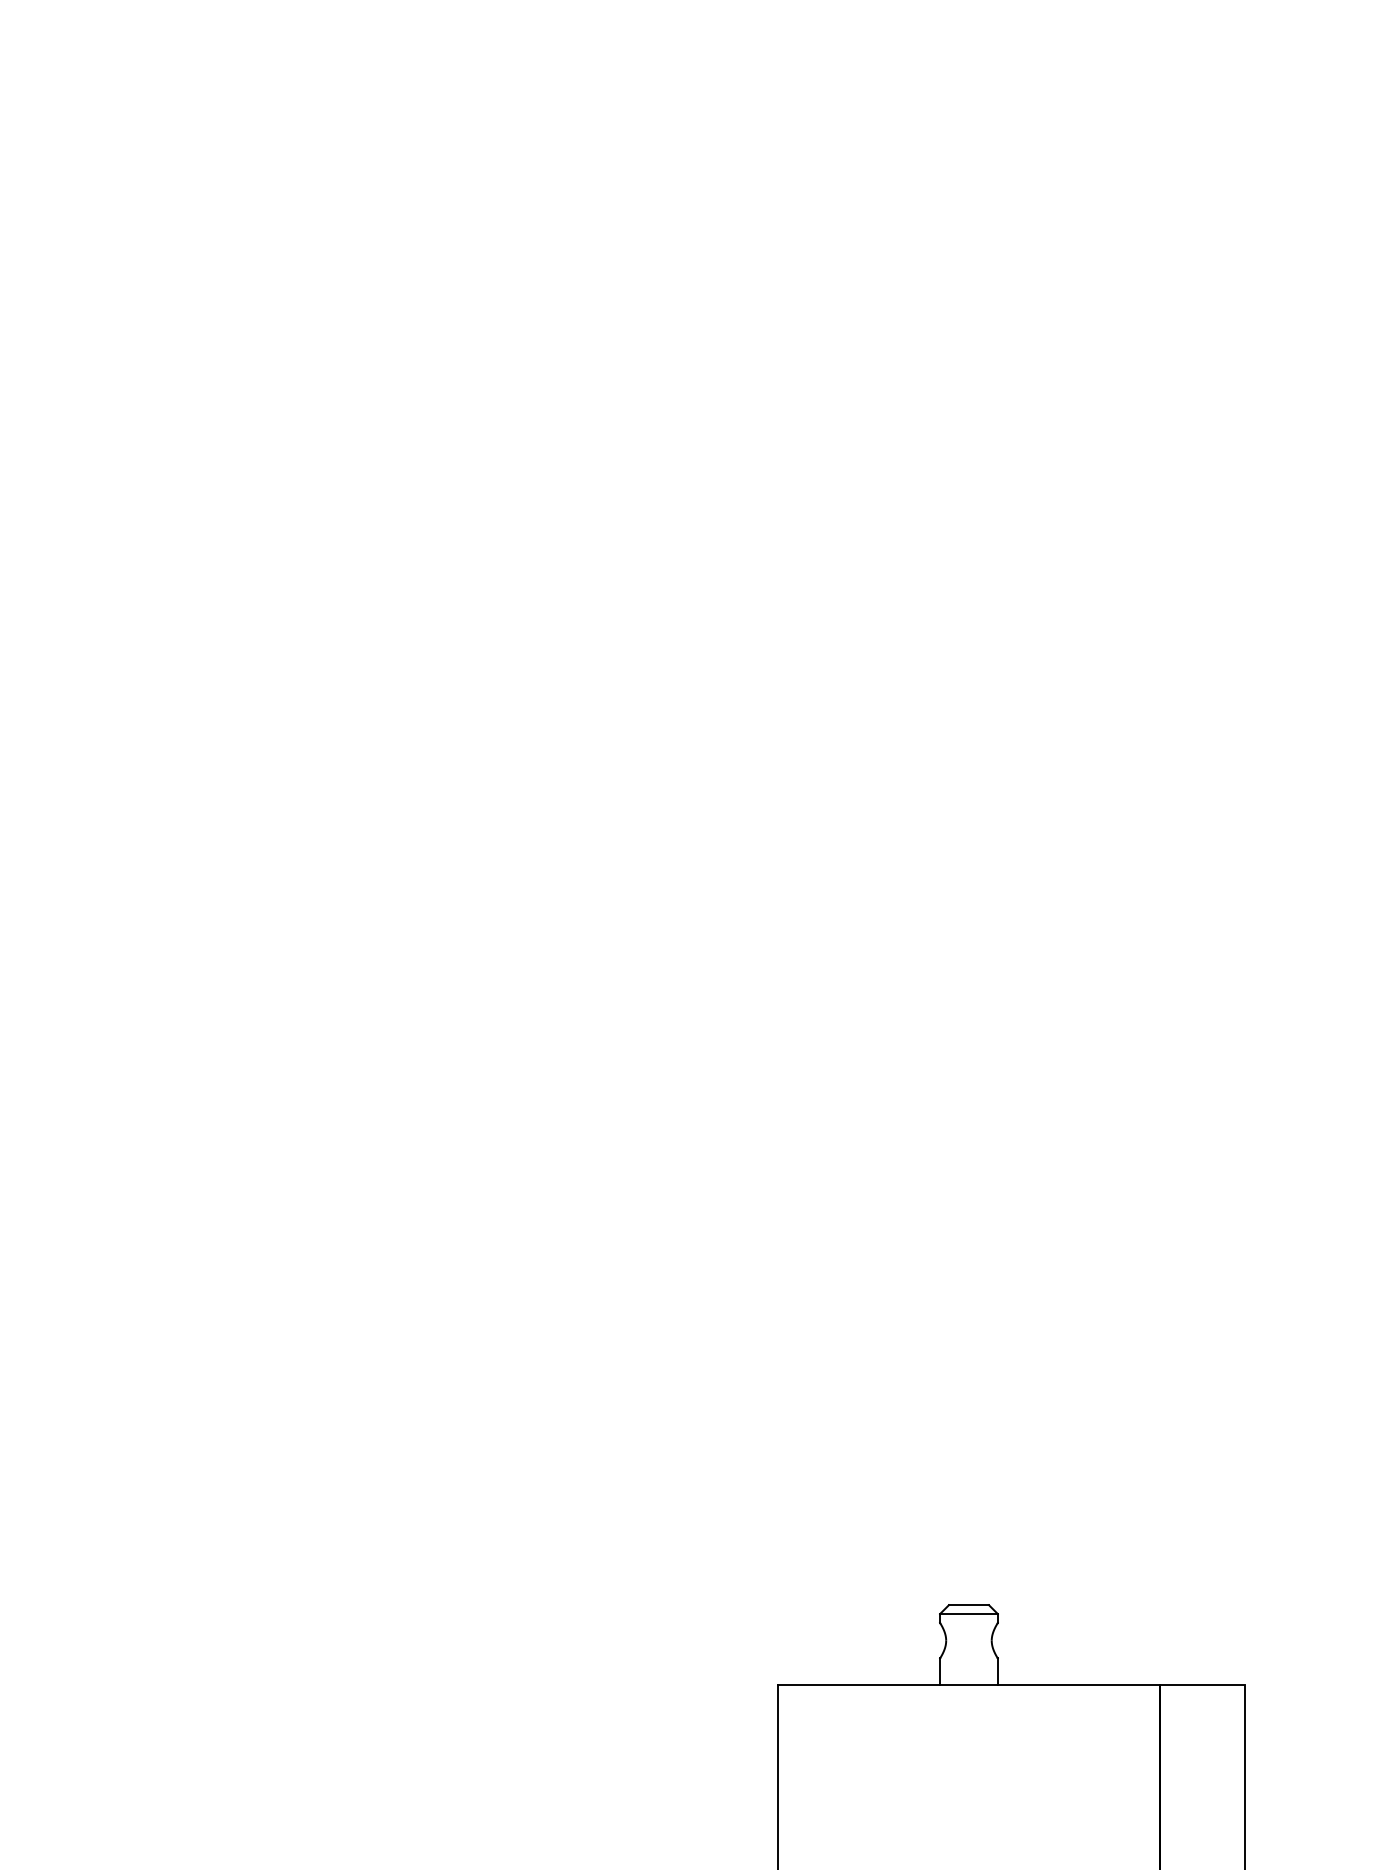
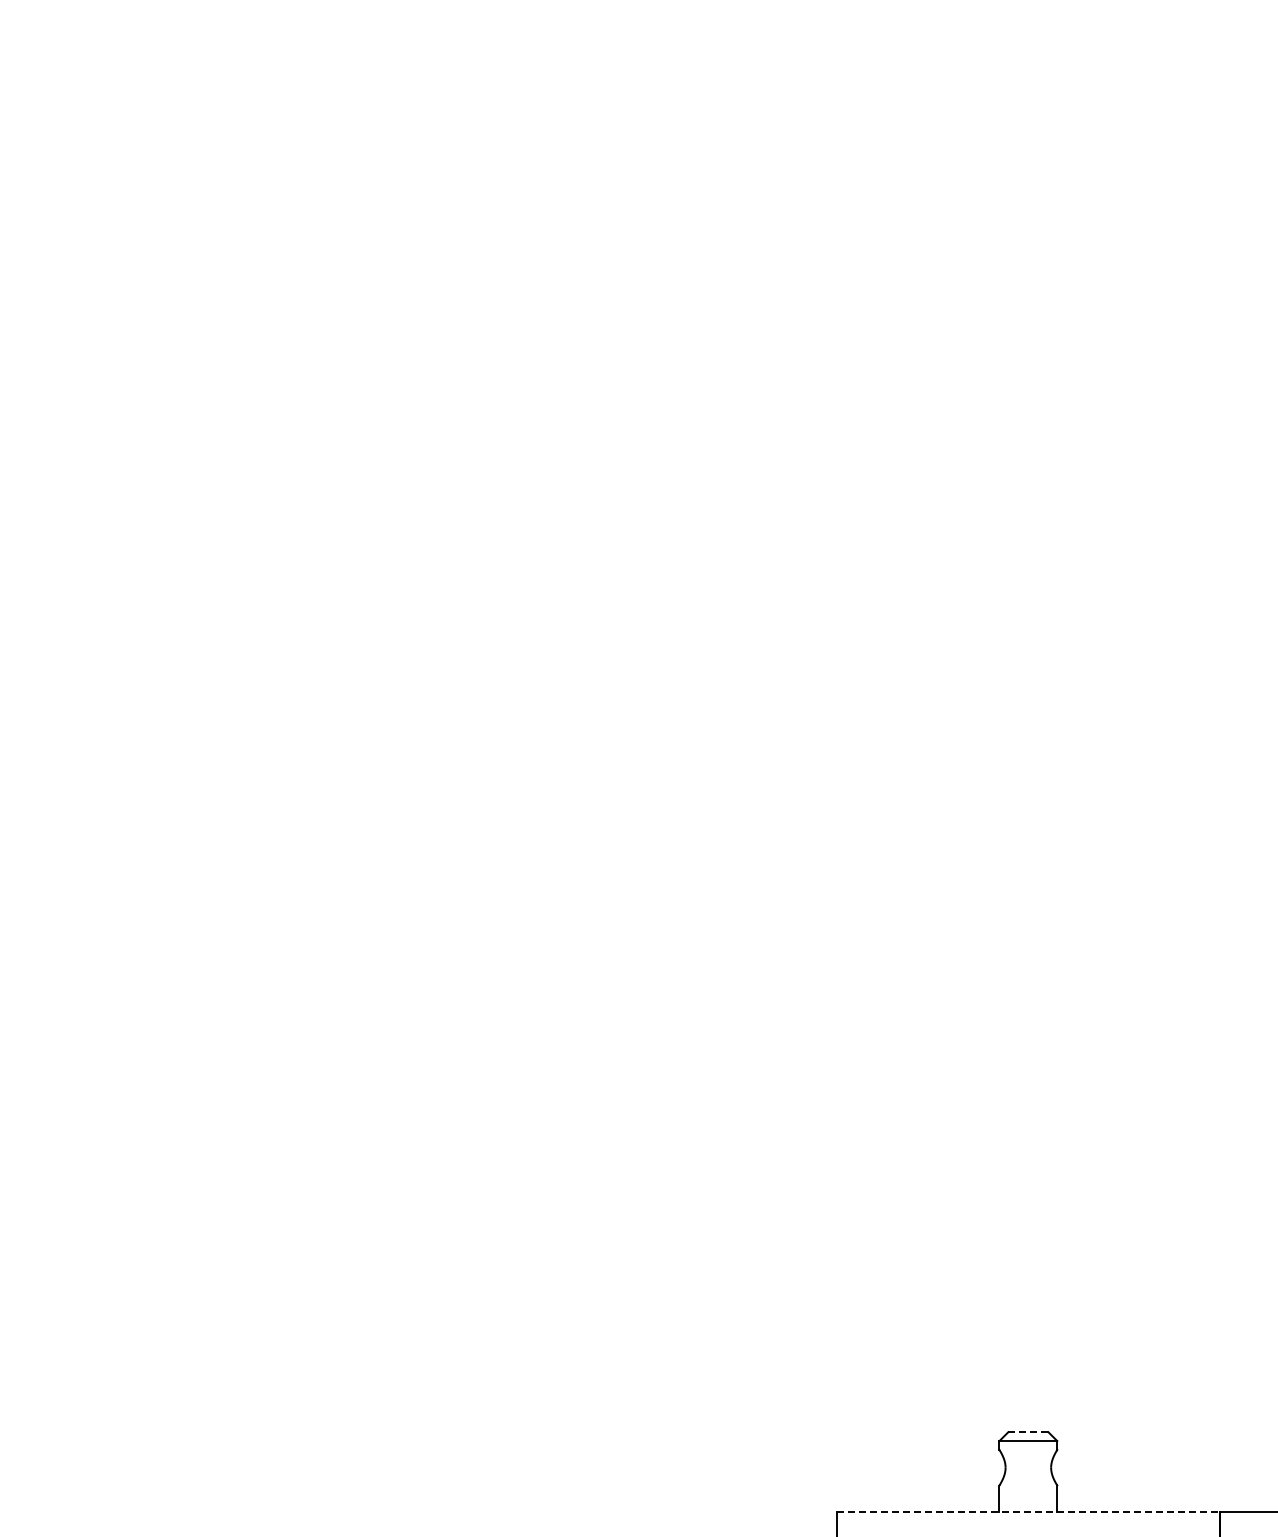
line: (969, 1605) -> (1028, 1432), solid -> dashed
line: (969, 1685) -> (1028, 1512), solid -> dashed

